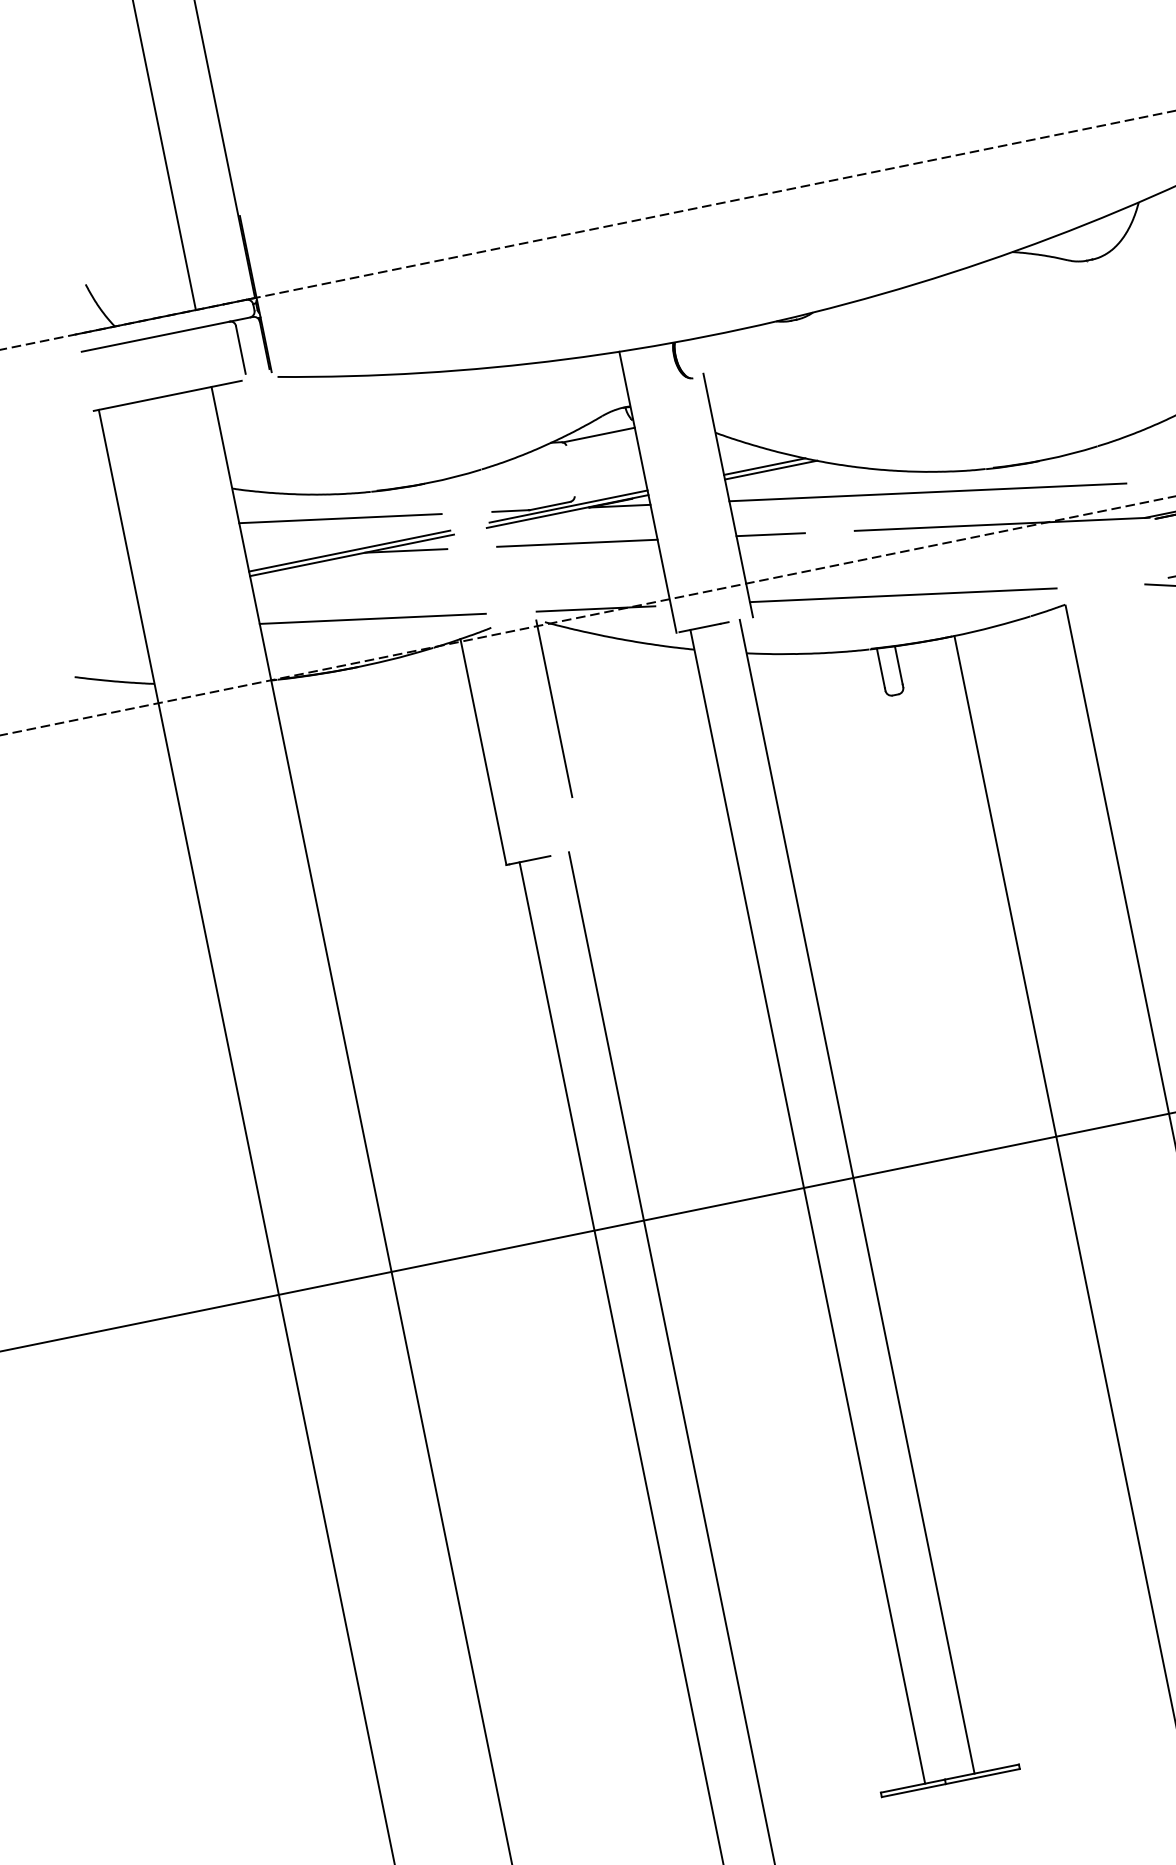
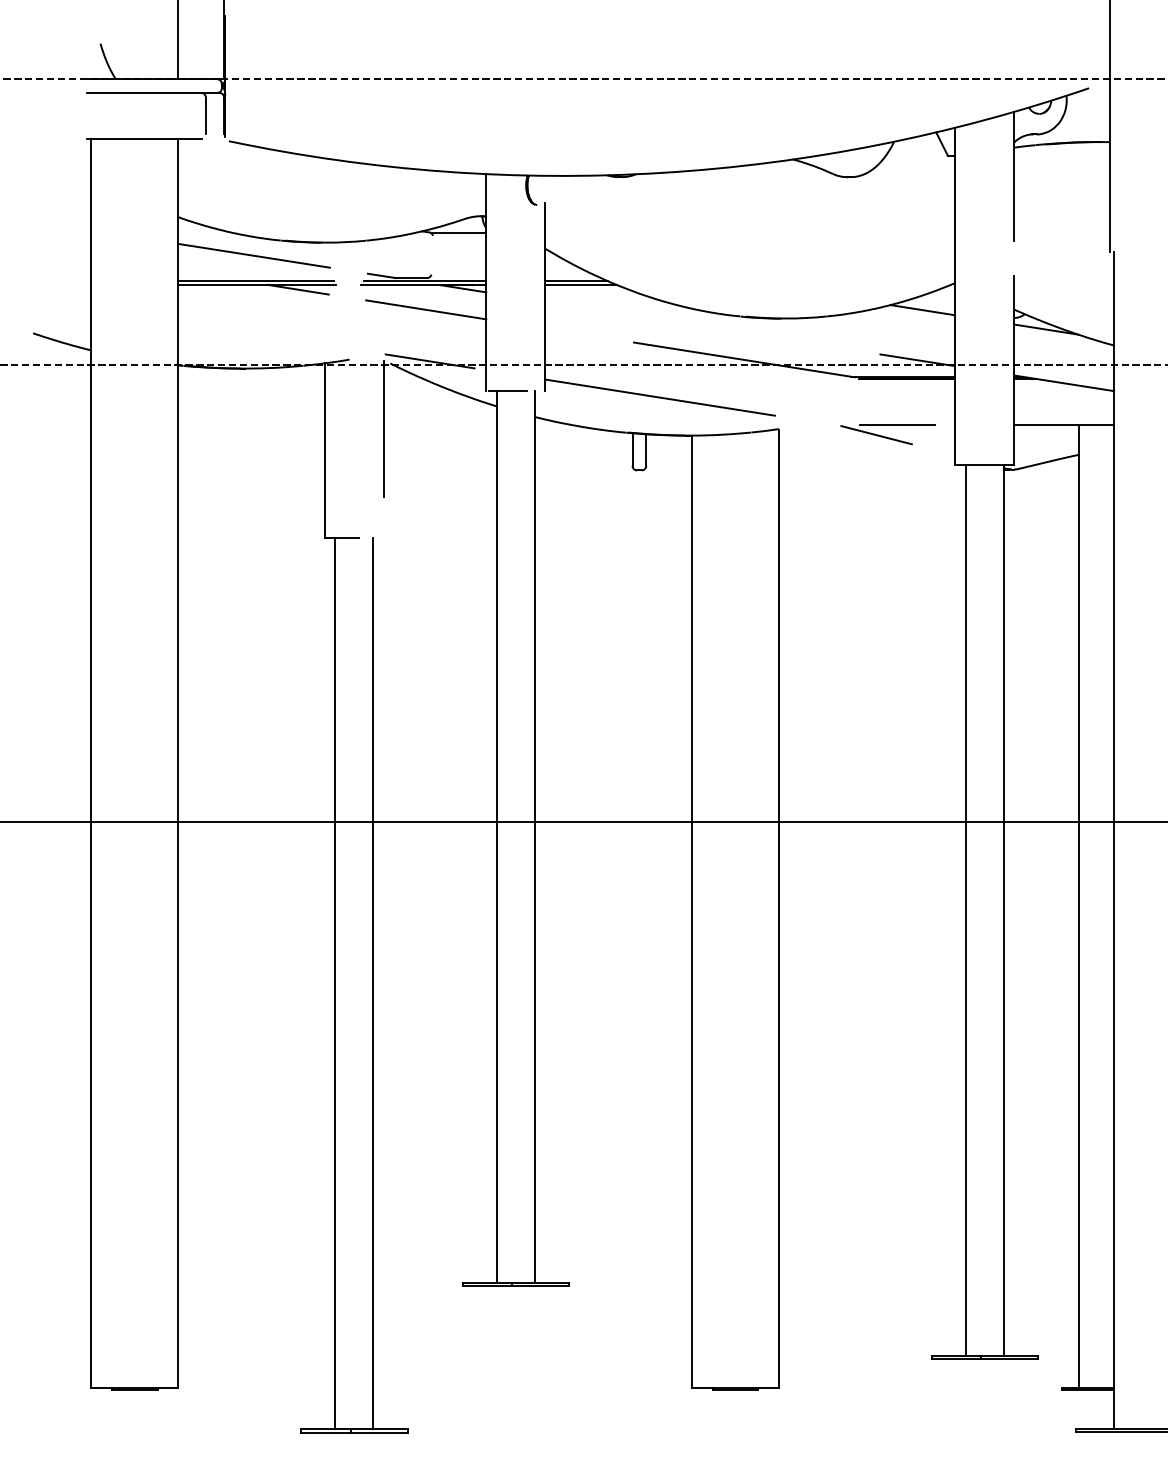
line: (927, 491) -> (693, 324), removed
line: (770, 534) -> (570, 332), removed
line: (371, 618) -> (262, 334), removed

